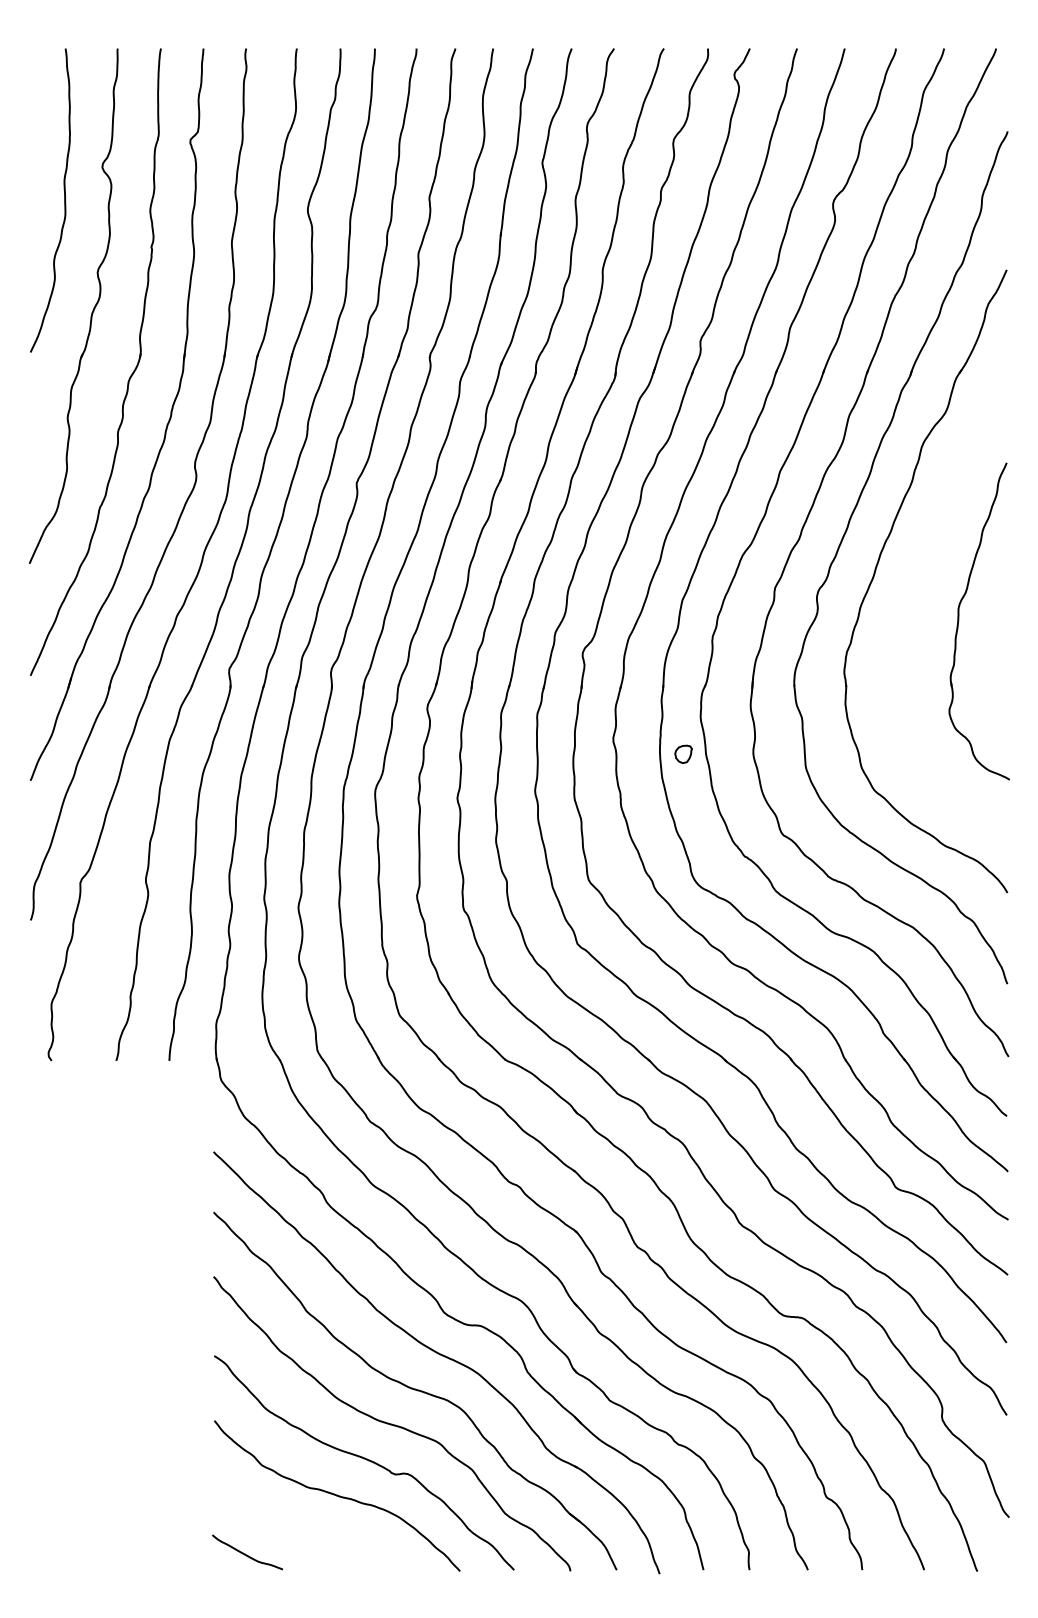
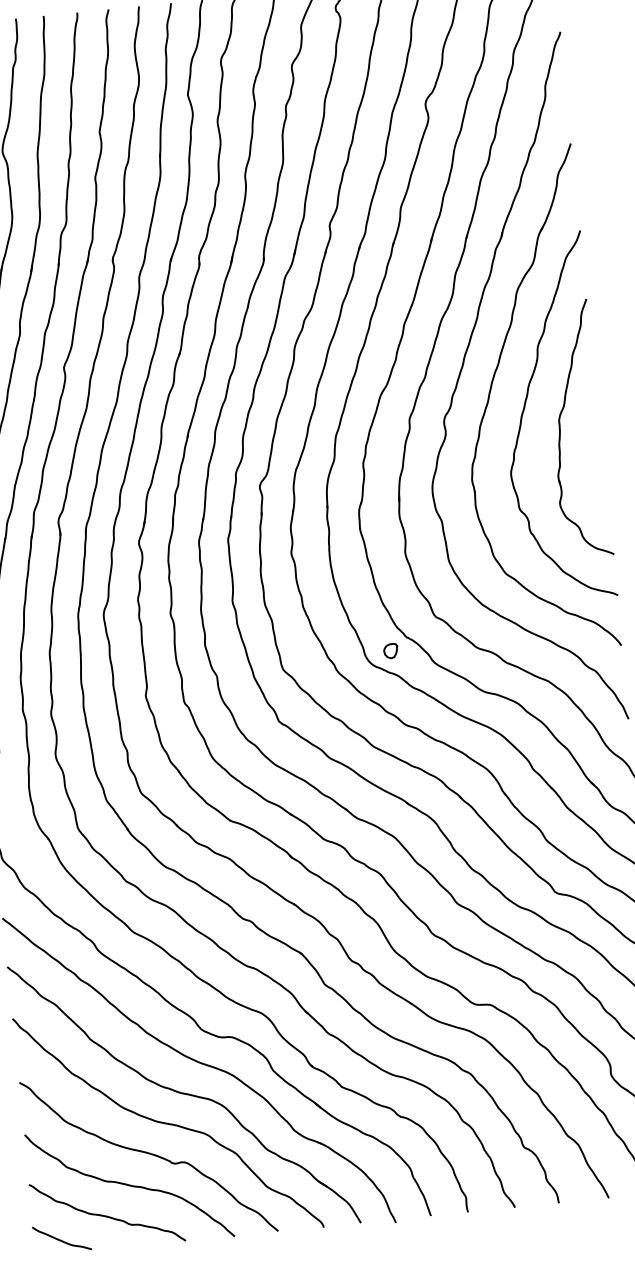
part: (917, 591) -> (524, 409), added
part: (683, 753) -> (390, 650), moved
curve: (304, 1529) -> (106, 1215), added

